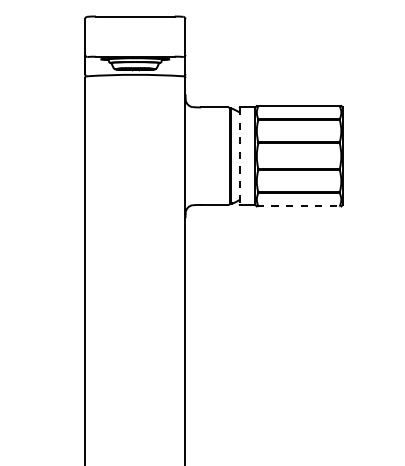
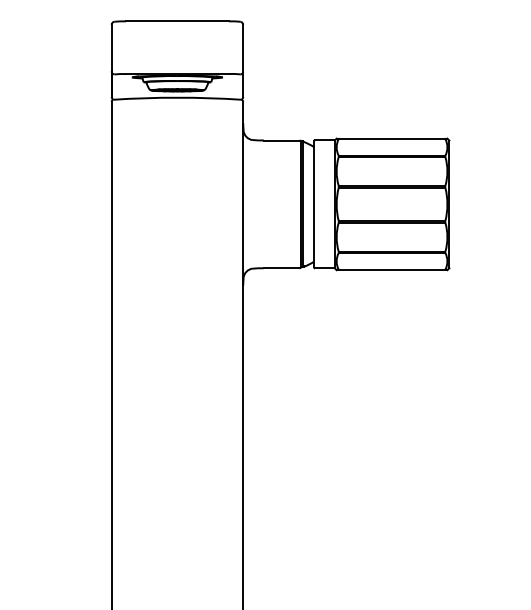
line: (239, 156) -> (314, 204), dashed -> solid
line: (299, 206) -> (392, 270), dashed -> solid

